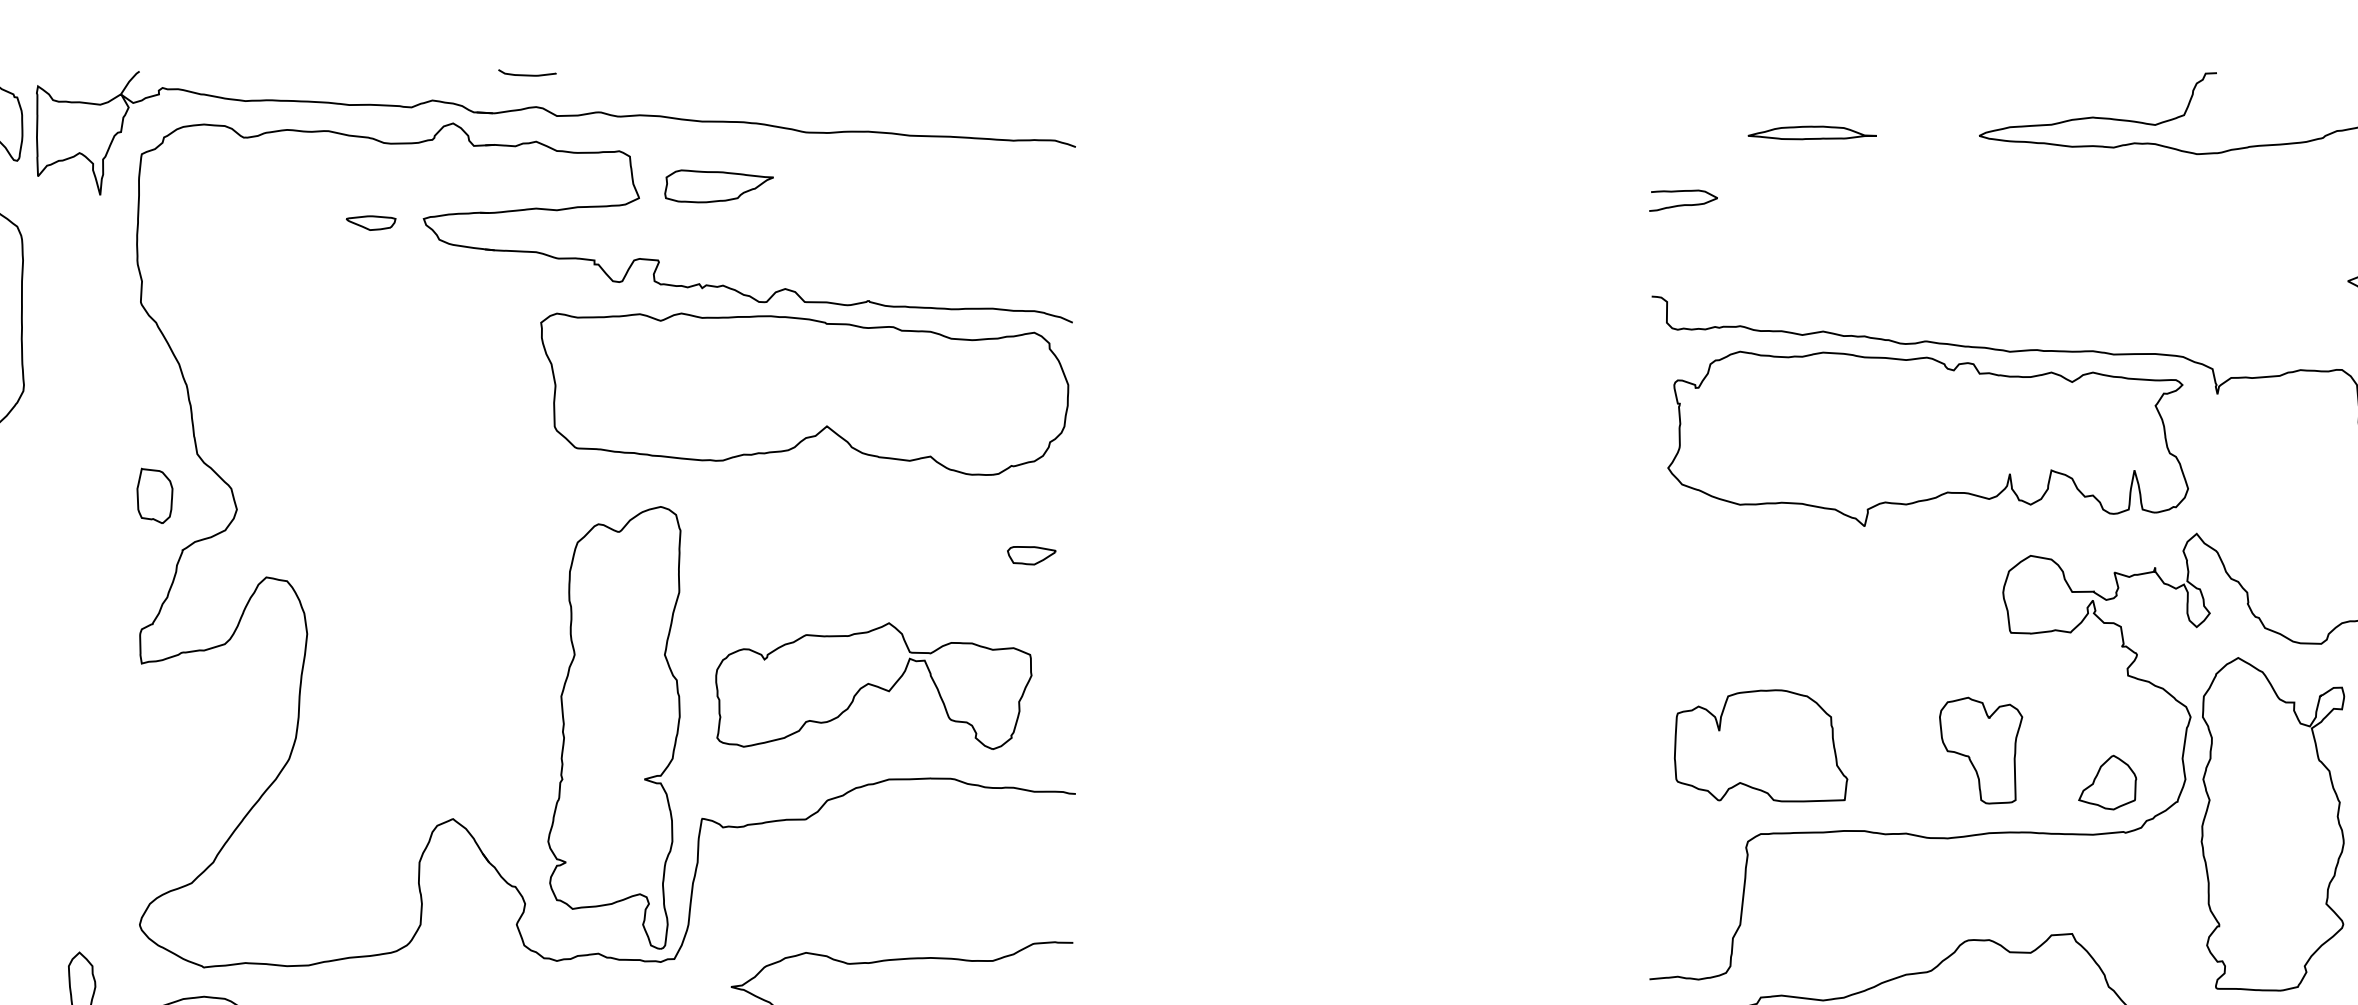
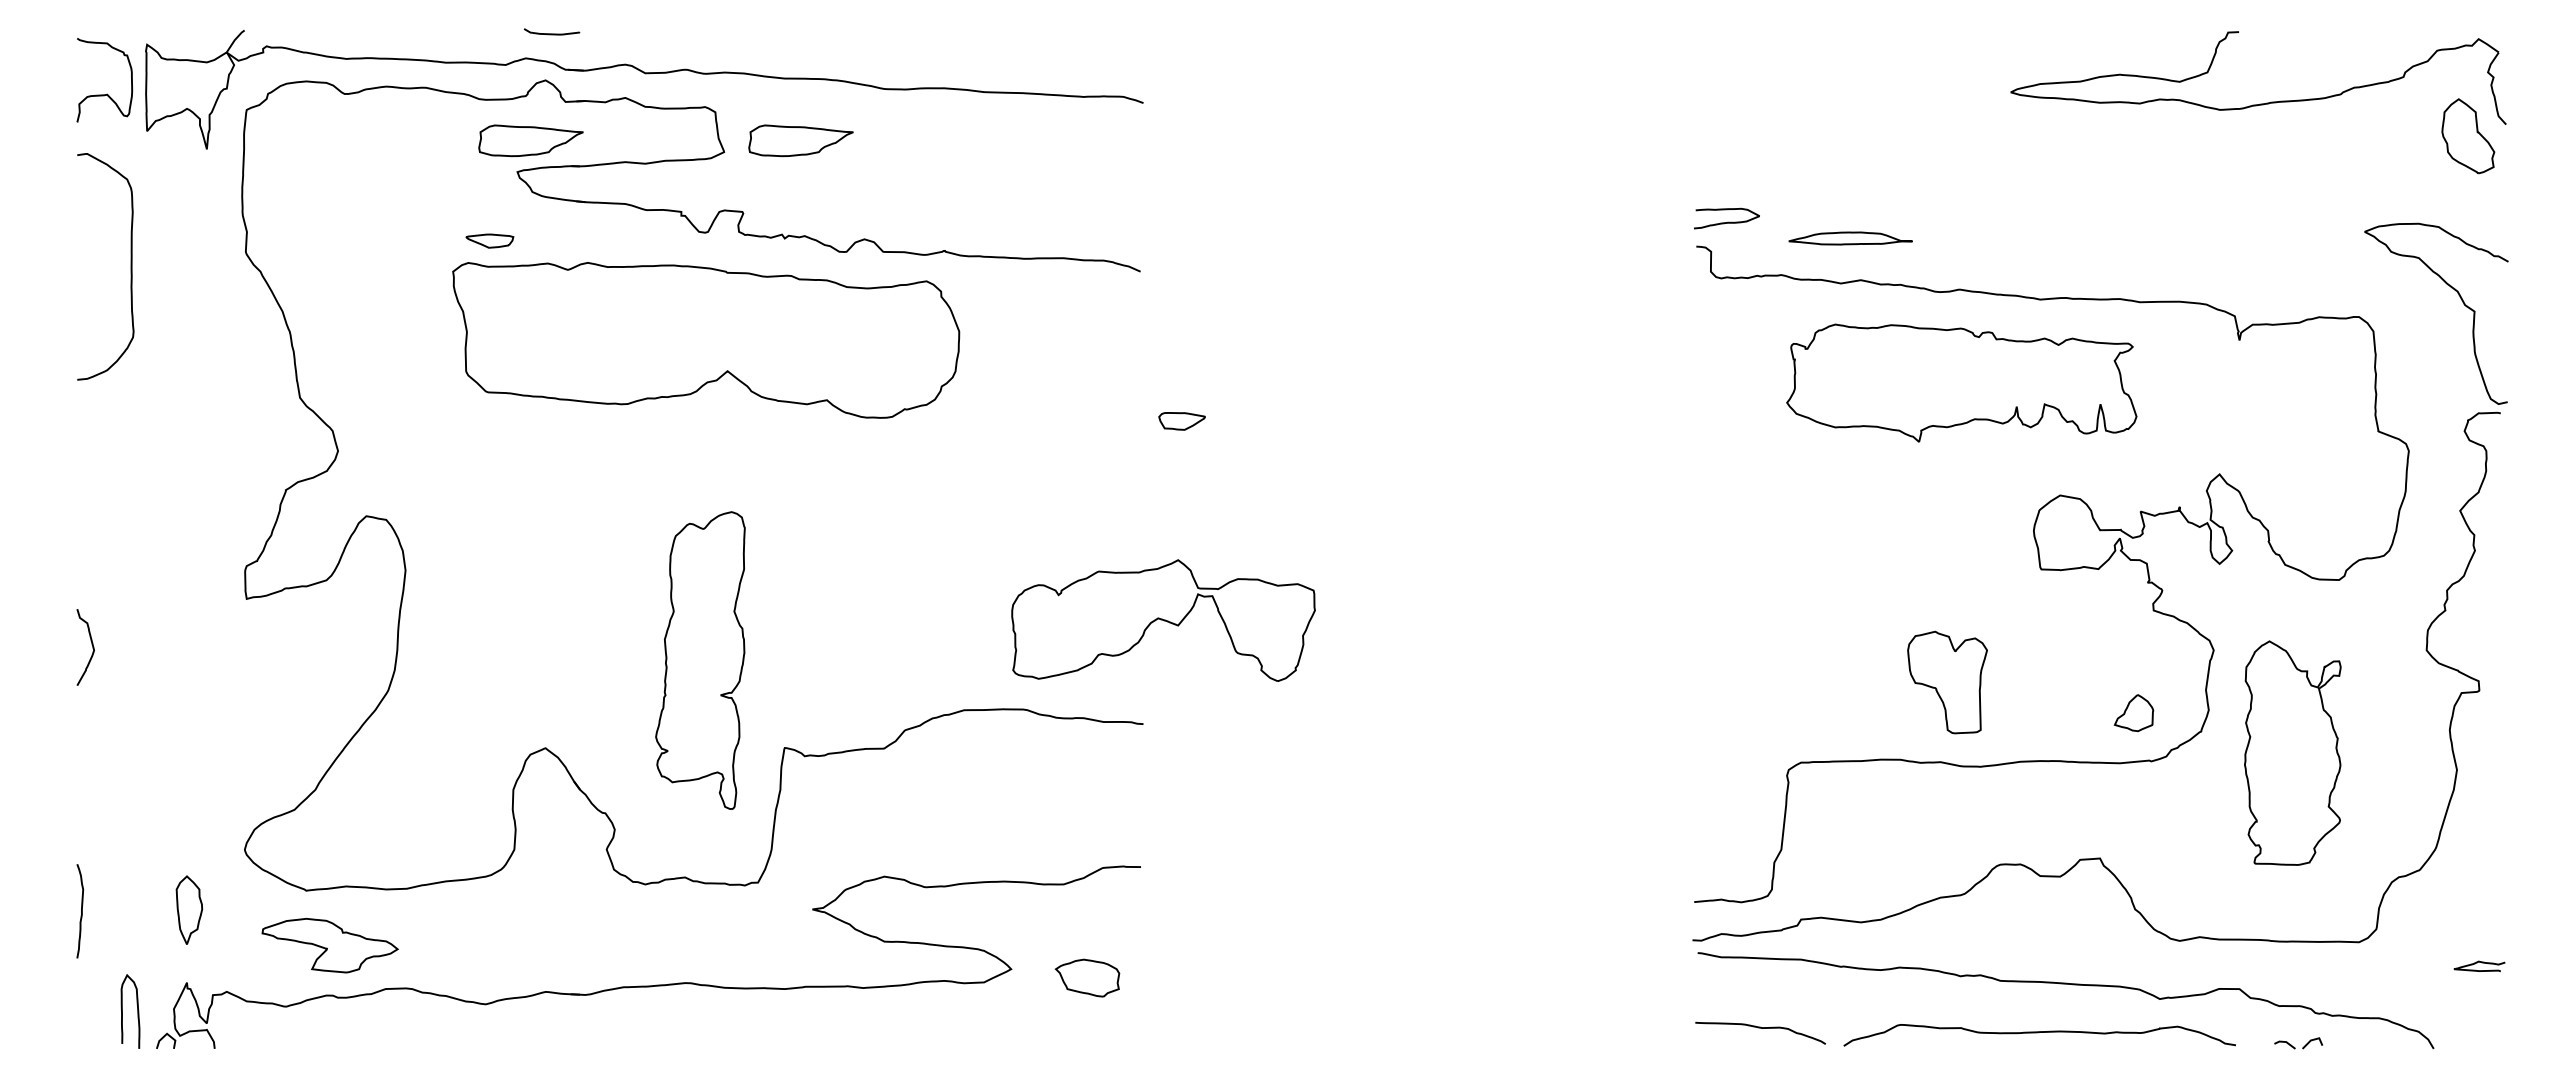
curve: (527, 74) -> (552, 33), moved
part: (1812, 132) -> (1850, 238), moved
part: (437, 186) -> (530, 140), added
curve: (1684, 203) -> (1727, 221), moved
part: (370, 222) -> (489, 240), moved
part: (805, 394) -> (706, 340), moved
part: (1927, 438) -> (1961, 382), size x0.7
part: (155, 495) -> (259, 437), removed
part: (1031, 555) -> (1181, 421), moved
part: (873, 686) -> (1163, 620), moved
part: (614, 727) -> (700, 660), size x0.7
part: (1761, 745) -> (1801, 677), removed
part: (1981, 750) -> (1947, 682), moved
part: (2107, 781) -> (2133, 712), size x0.7
part: (2272, 823) -> (2292, 752), size x0.7

